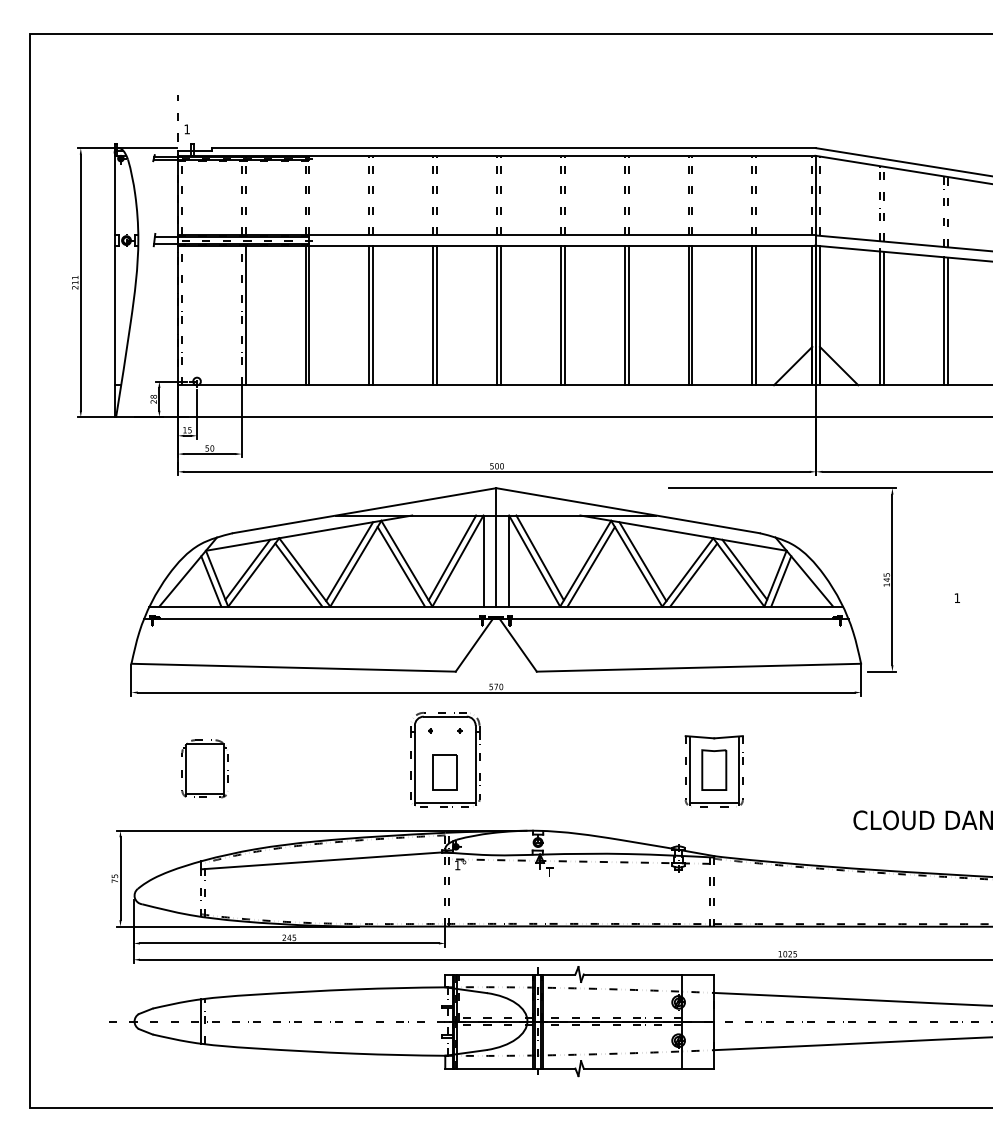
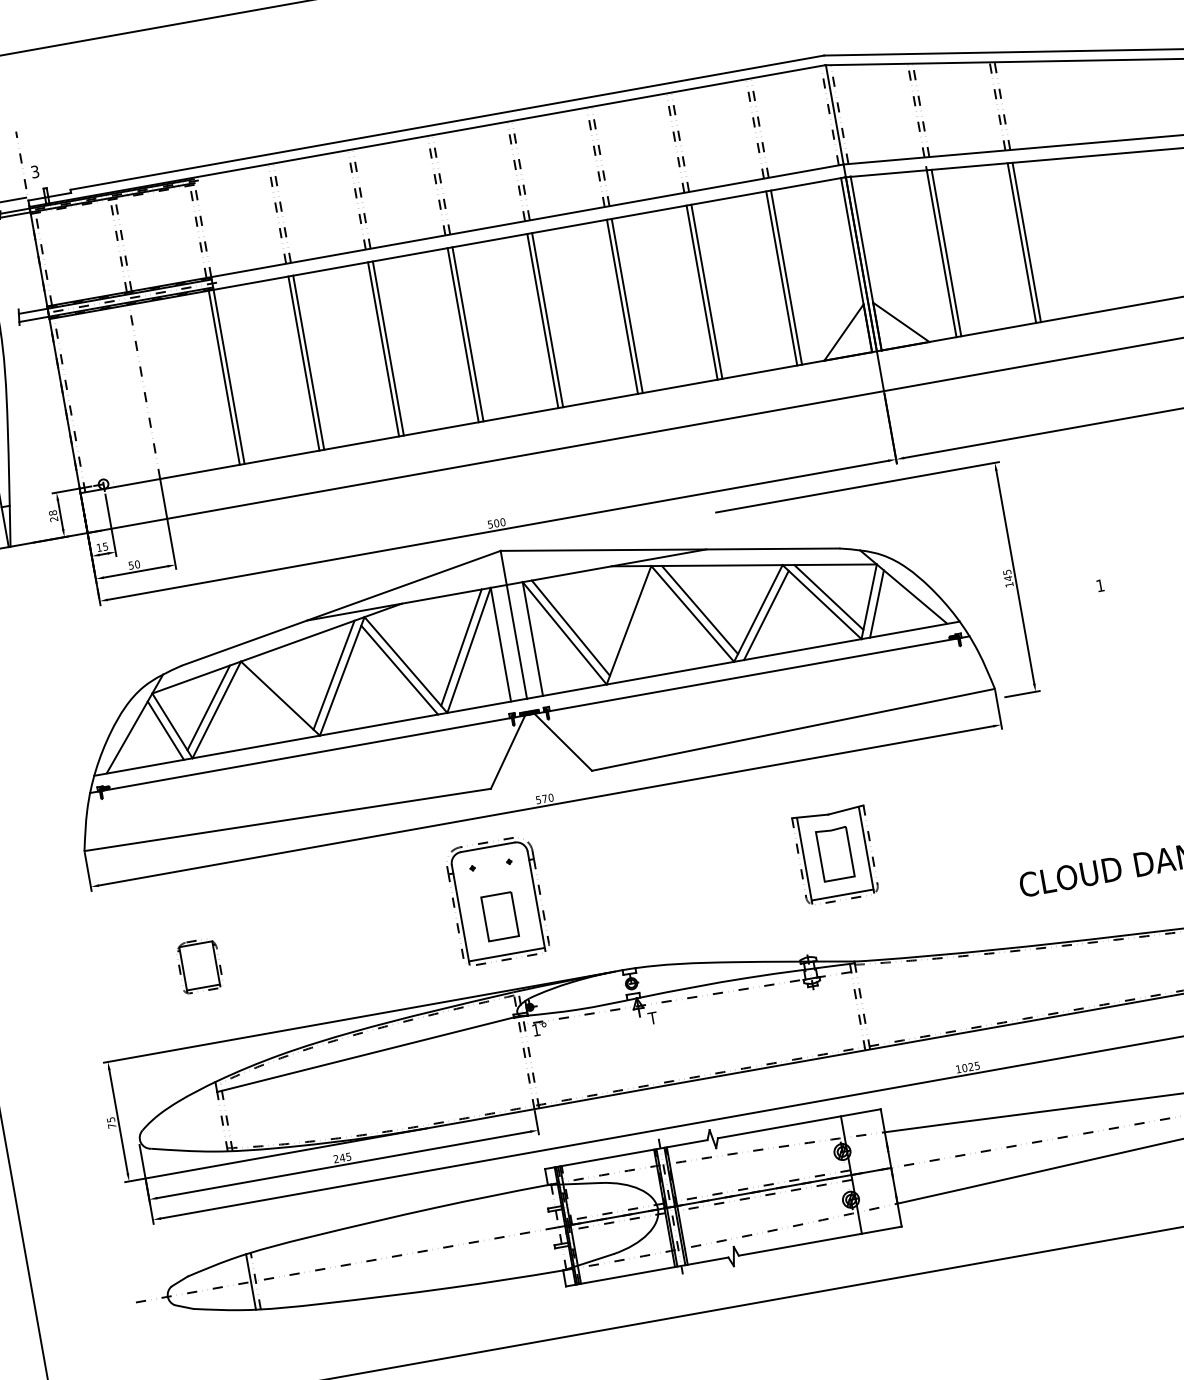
text: (186, 129) -> (34, 172), 1 -> 3
line: (245, 315) -> (149, 391), removed
line: (590, 566) -> (635, 627), removed
line: (298, 574) -> (273, 702), removed
part: (204, 768) -> (198, 965), size x0.7

